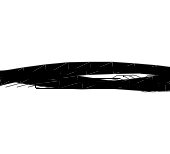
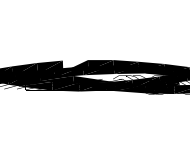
fill: (78, 66) -> (74, 65), removed

